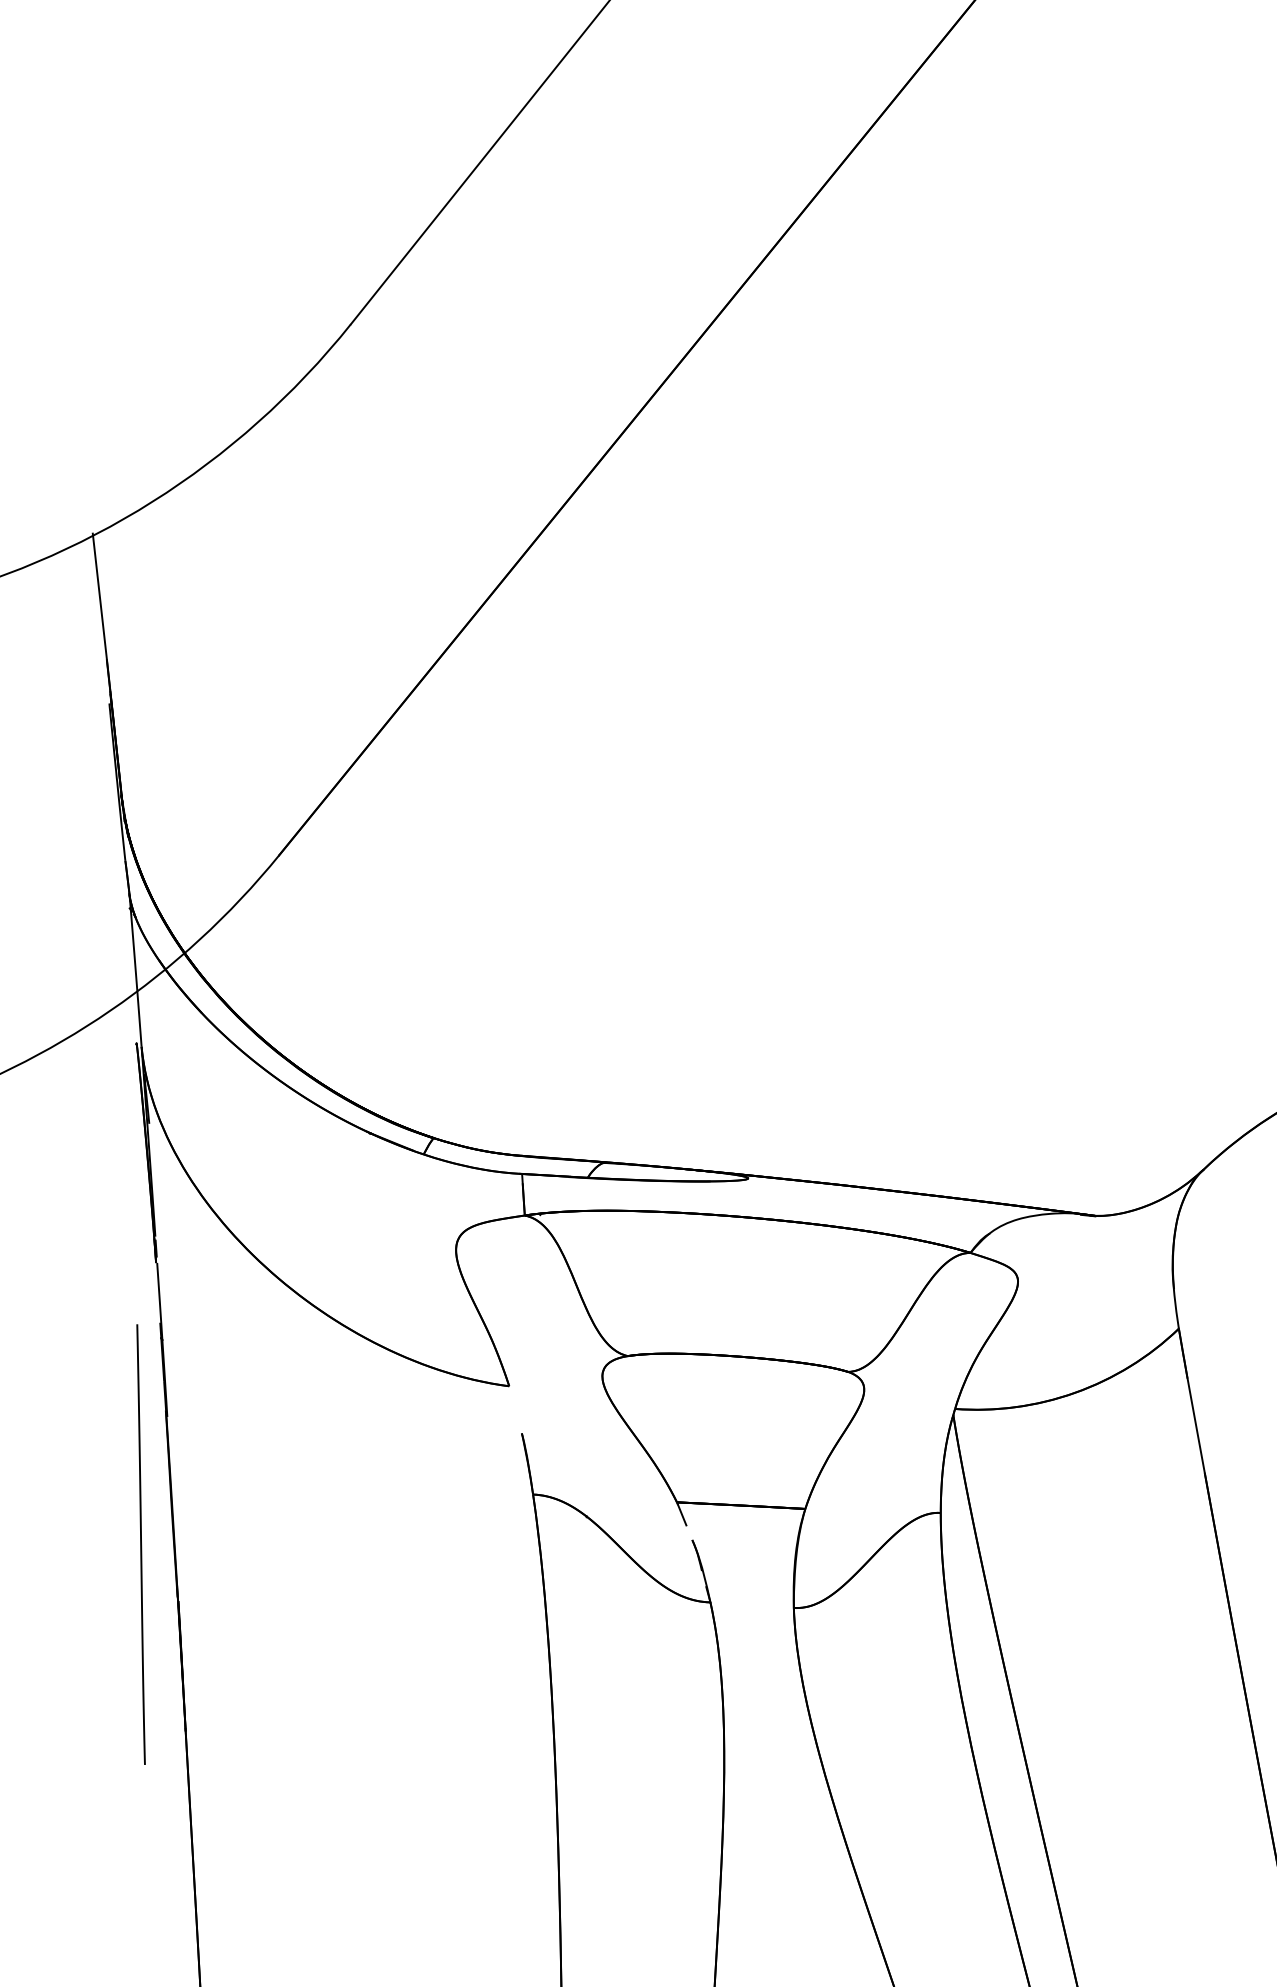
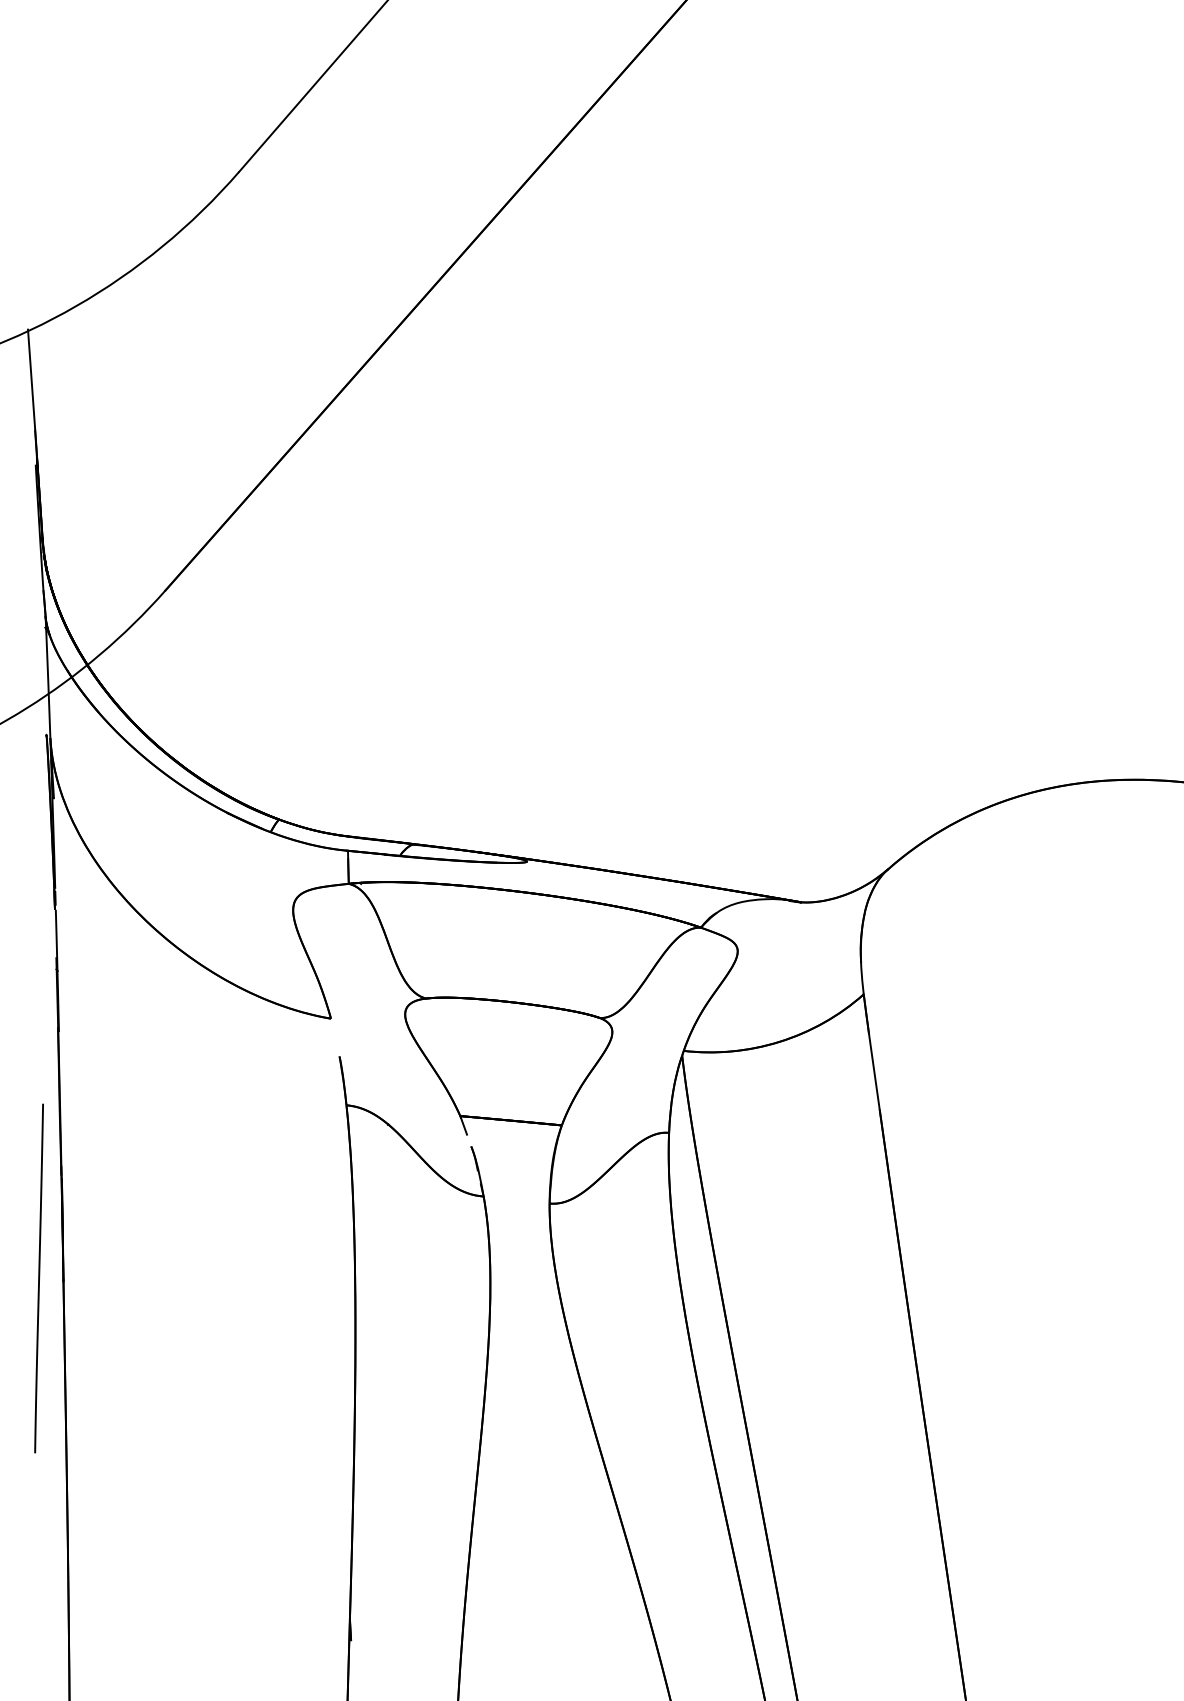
line: (140, 1544) -> (38, 1278), moved

